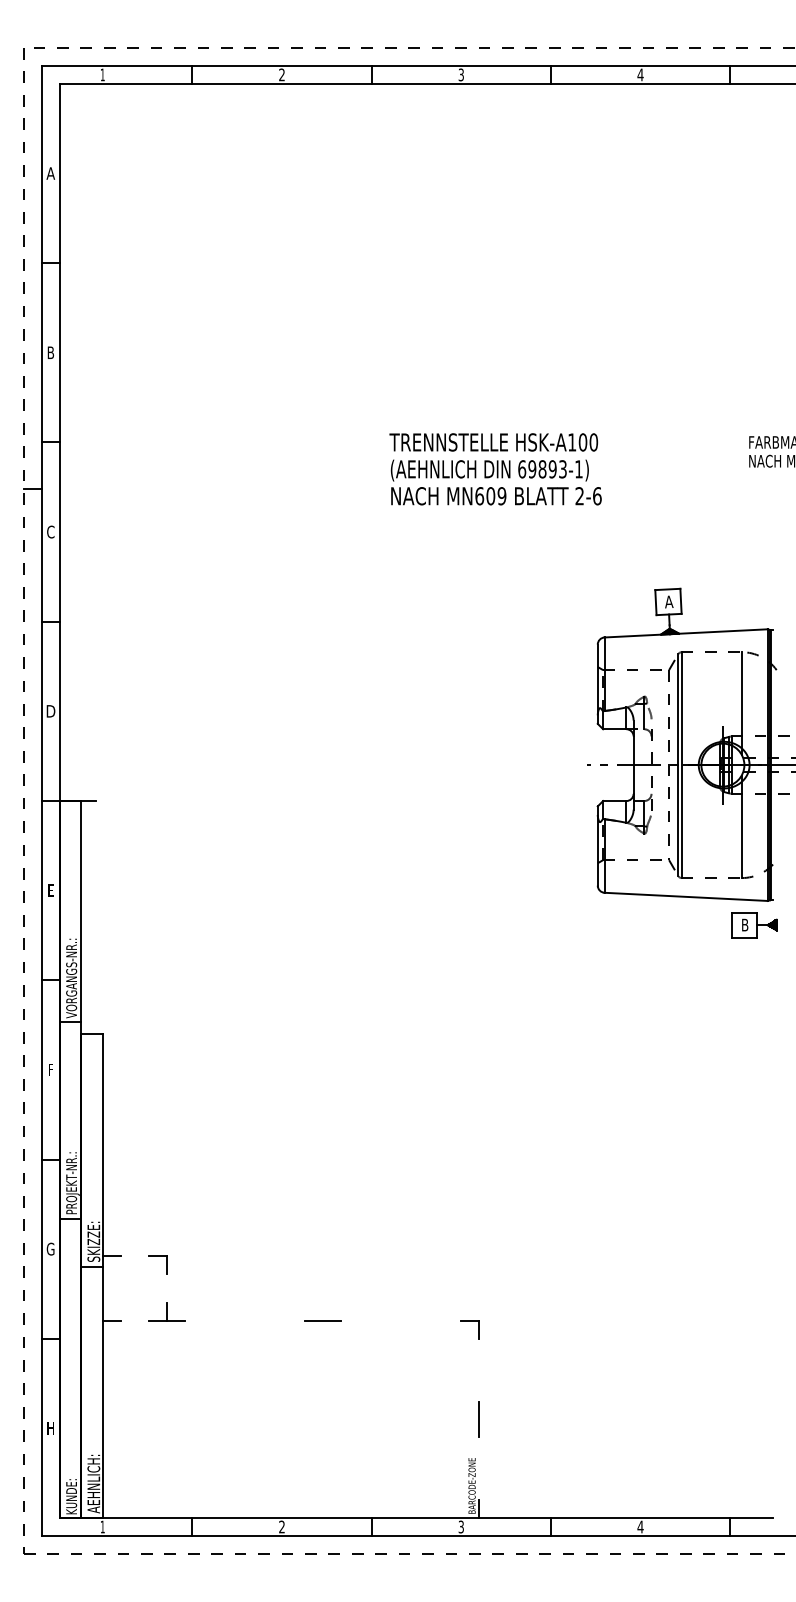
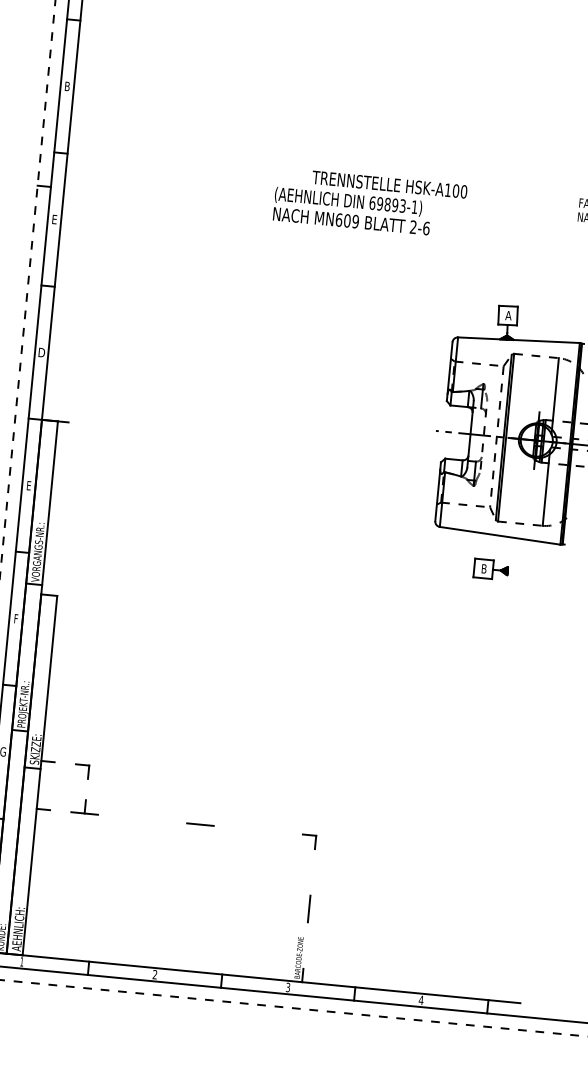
text: (495, 482) -> (351, 211), moved
text: (50, 531) -> (54, 219), C -> E
part: (754, 925) -> (491, 569), moved

